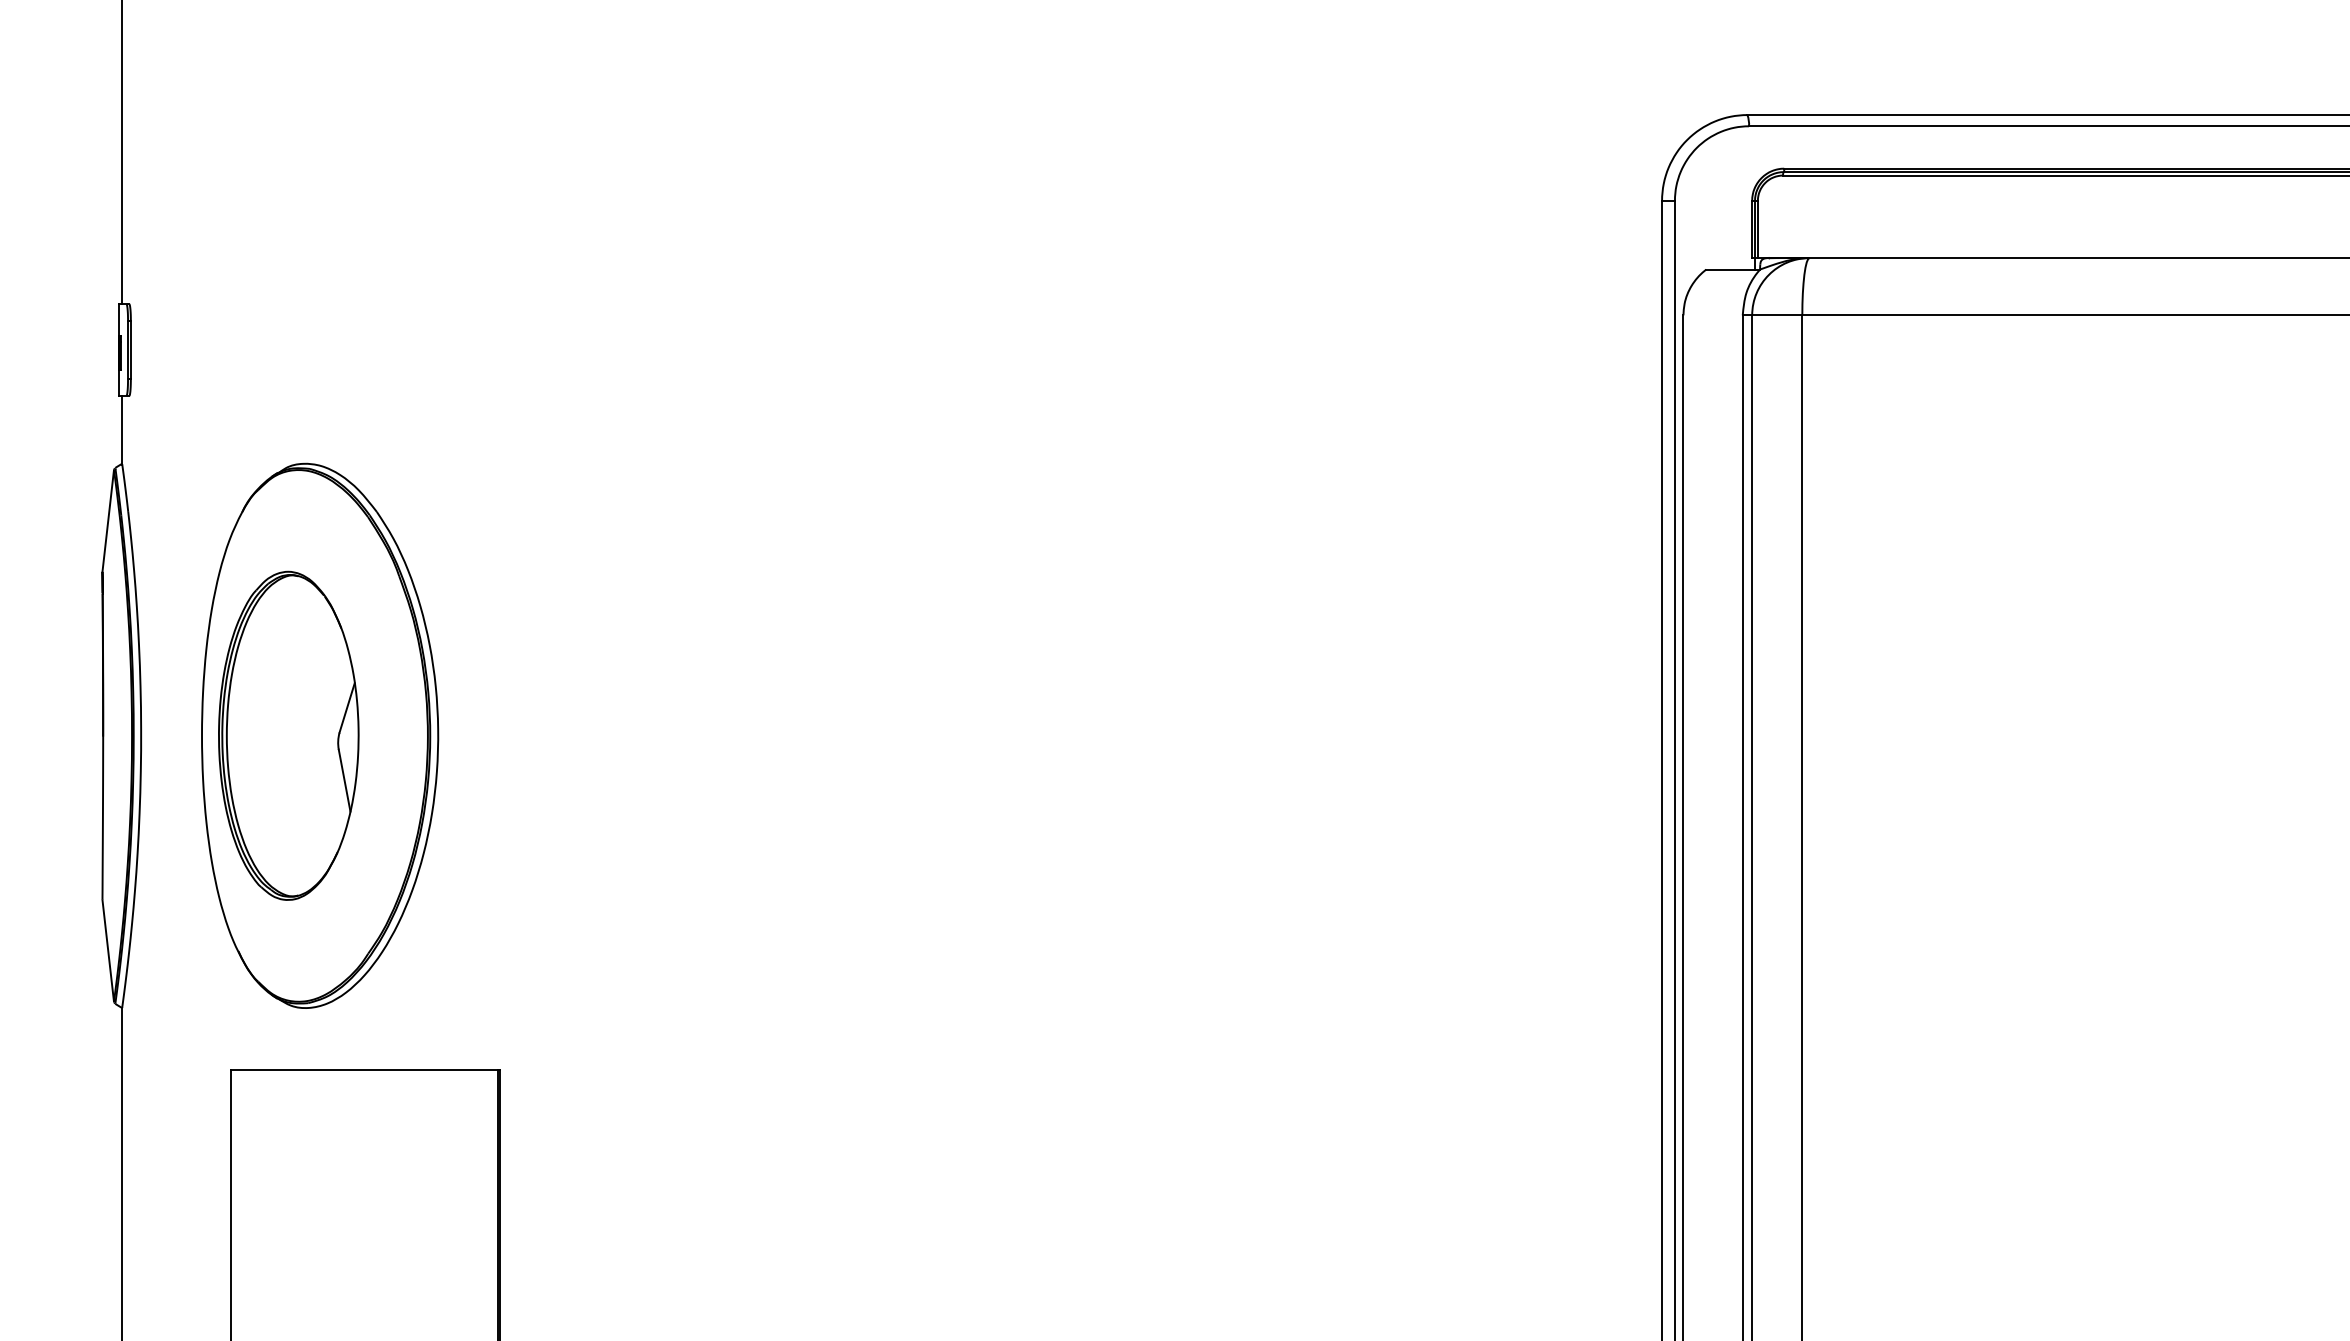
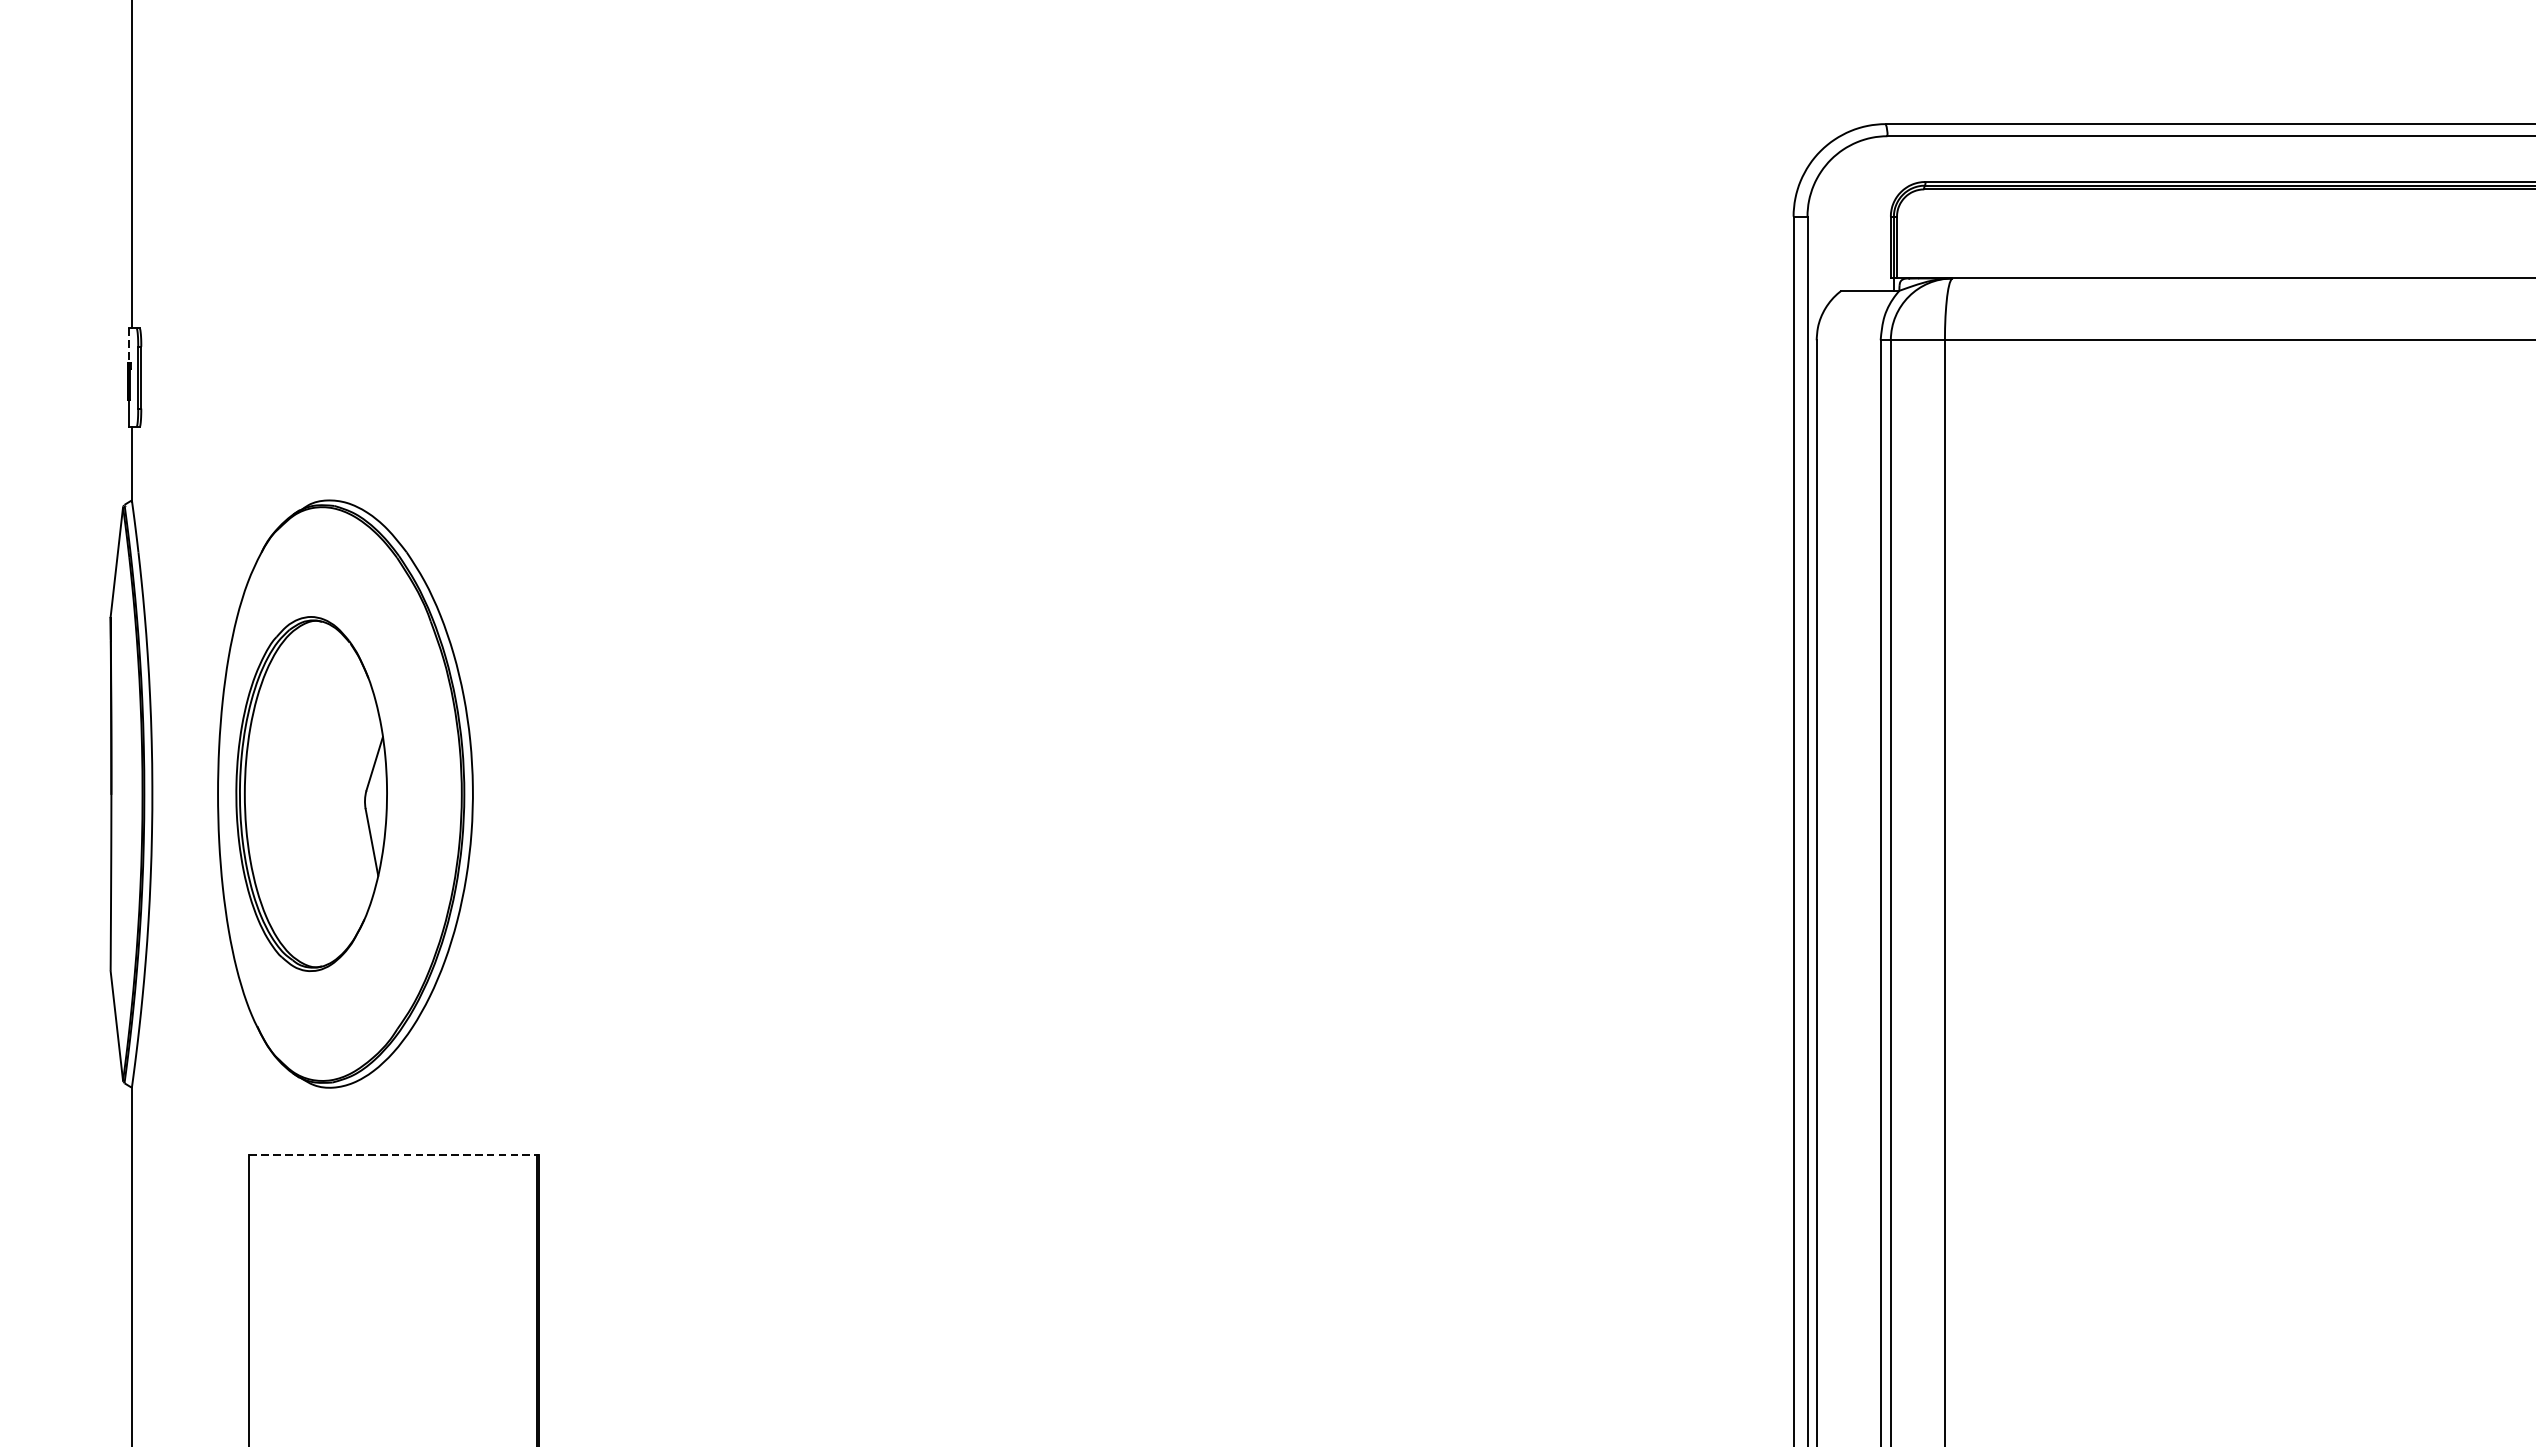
line: (119, 320) -> (129, 345), solid -> dashed
line: (365, 1070) -> (394, 1155), solid -> dashed

